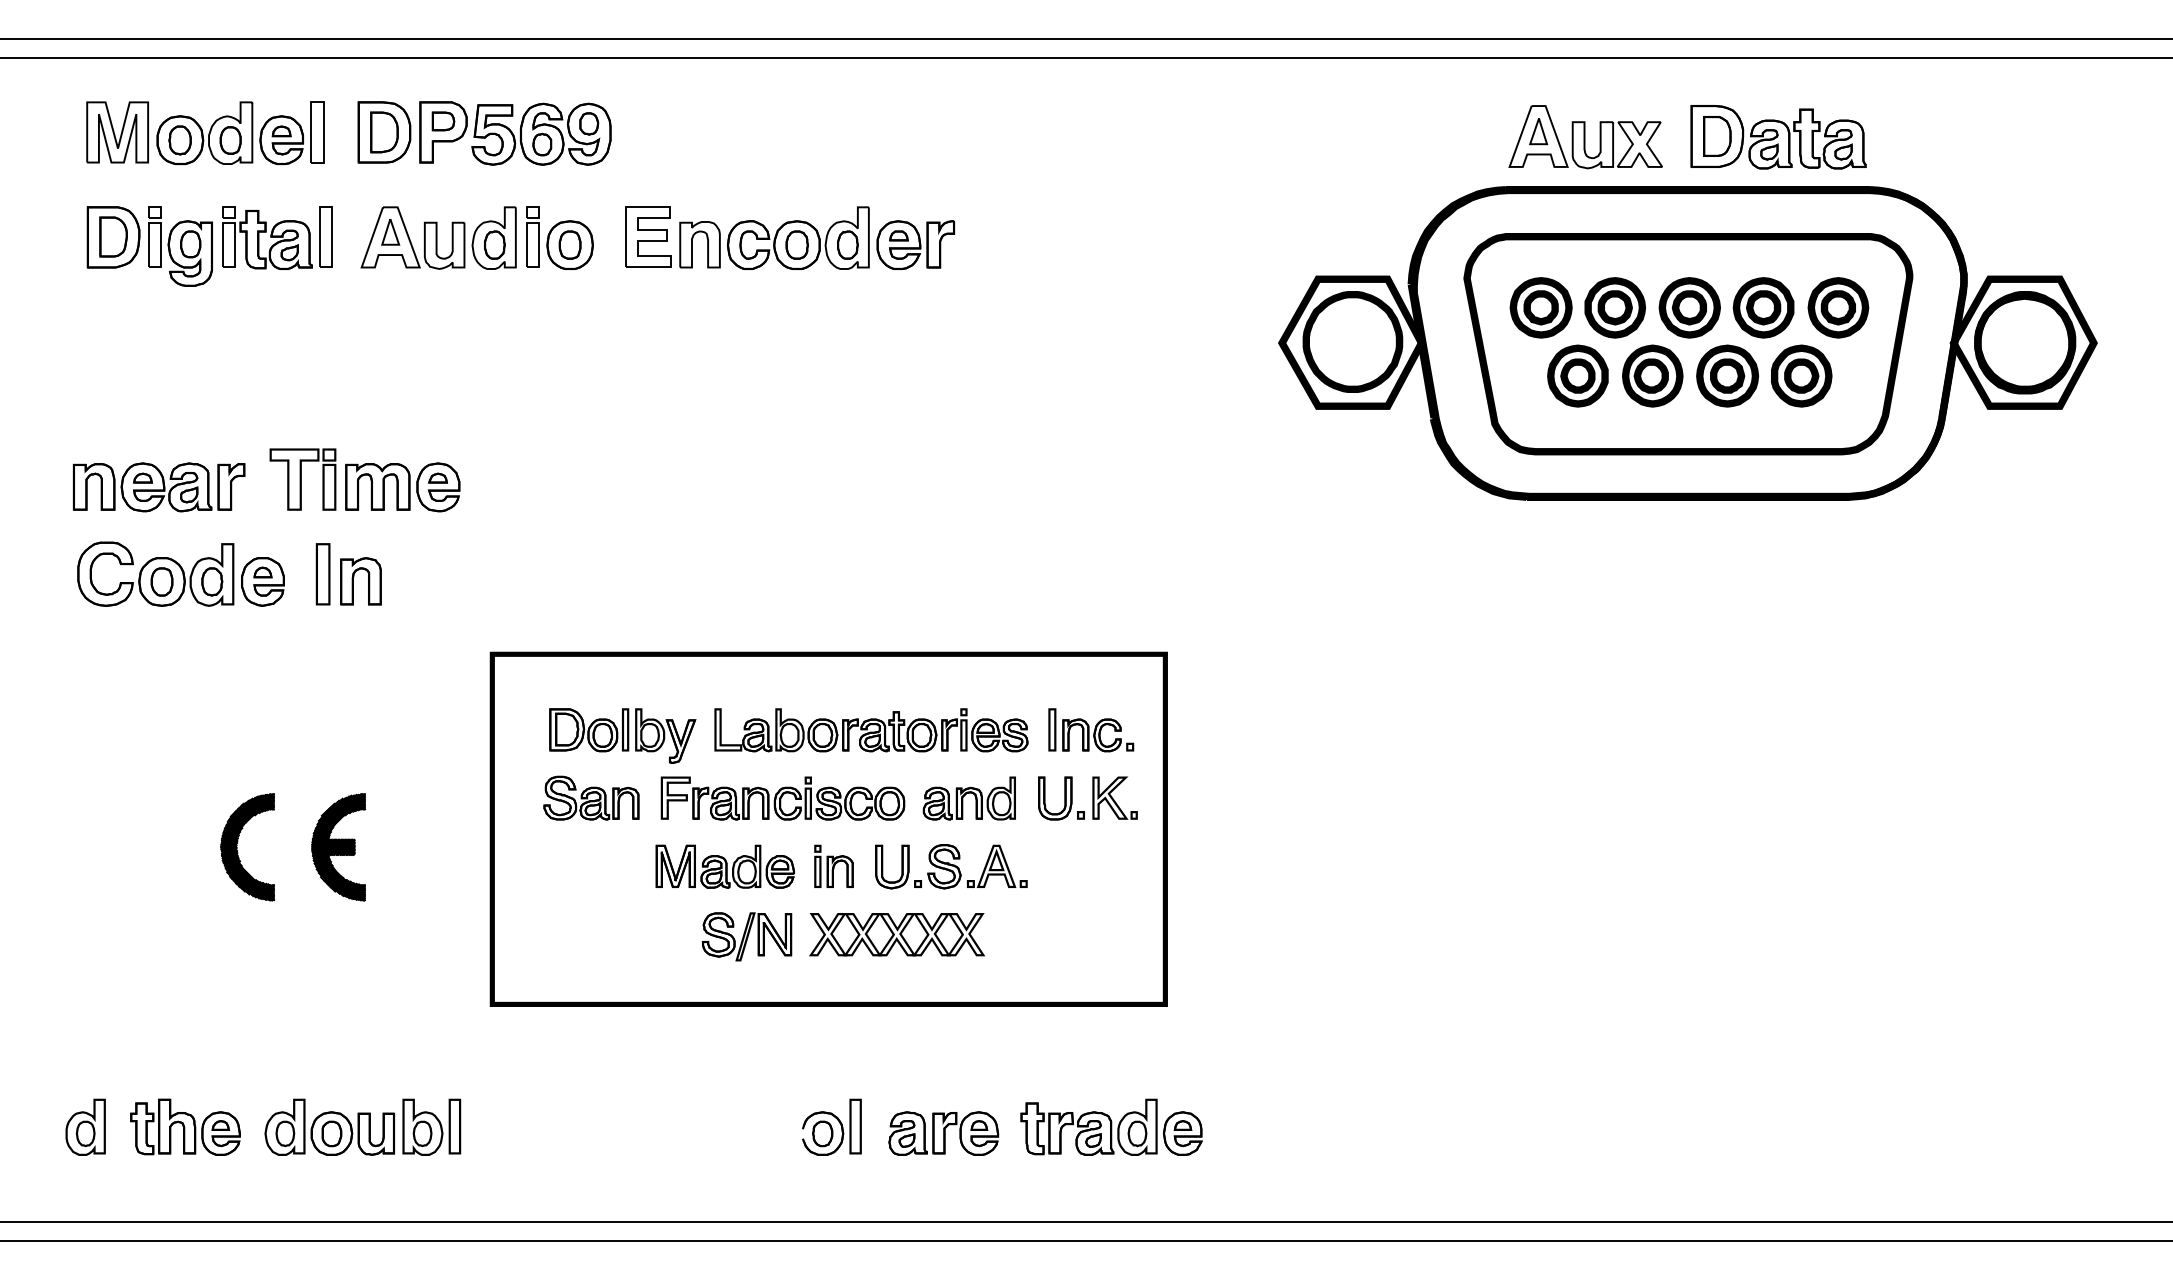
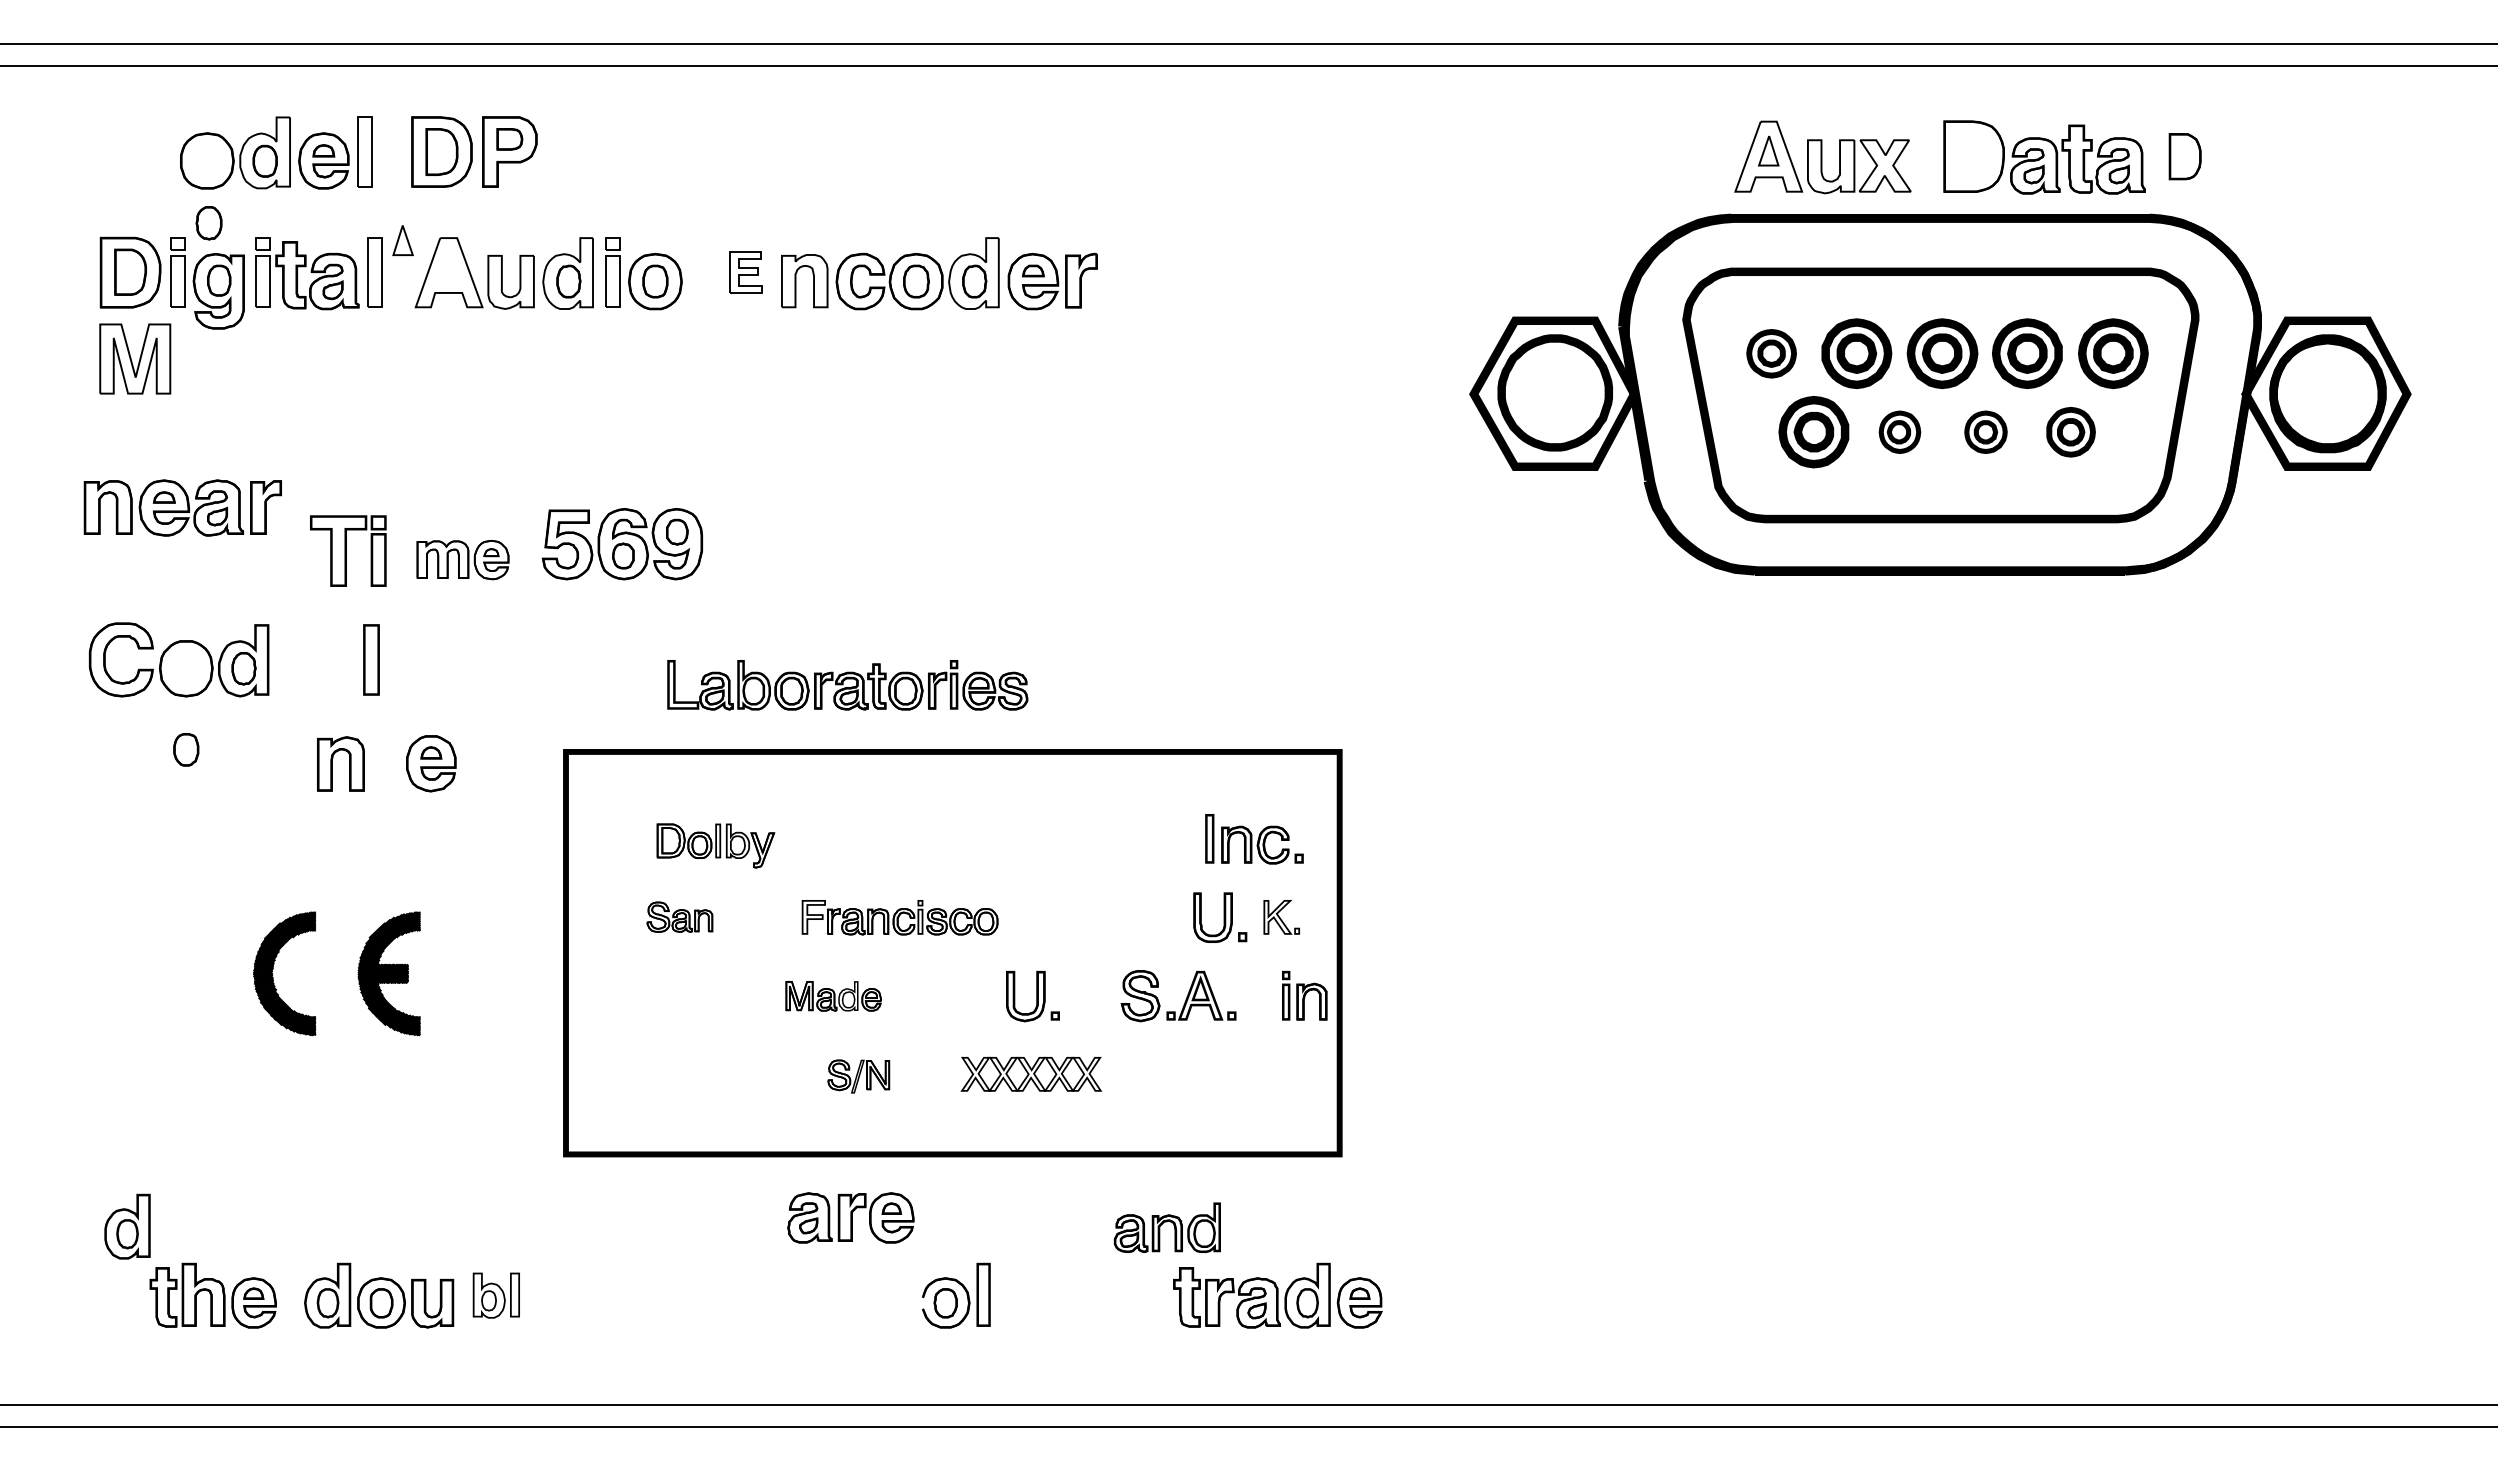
part: (117, 131) -> (135, 358), moved
part: (540, 134) -> (621, 544), moved
part: (1716, 136) -> (2184, 156), moved
part: (179, 140) -> (208, 223), moved
part: (390, 232) -> (402, 240), moved
part: (648, 237) -> (745, 272), size x0.6
part: (1541, 307) -> (1771, 353), size x0.7
part: (1652, 376) -> (1899, 432), size x0.6
part: (1727, 376) -> (1985, 432), size x0.6
part: (1801, 376) -> (2070, 432), size x0.7
part: (158, 486) -> (182, 507), moved
part: (402, 486) -> (462, 559), size x0.7
part: (353, 580) -> (332, 763), moved
part: (162, 581) -> (186, 749), moved
part: (263, 581) -> (431, 763), moved
part: (871, 730) -> (847, 685), moved
part: (622, 735) -> (715, 845), size x0.7
part: (591, 797) -> (679, 916), size x0.6
part: (782, 798) -> (899, 917), size x0.7
part: (968, 798) -> (1166, 1227), moved
part: (1114, 798) -> (1281, 917), size x0.7
part: (833, 866) -> (1304, 995), moved
part: (725, 867) -> (833, 996), size x0.6
part: (983, 869) -> (1185, 999), moved
part: (897, 934) -> (1031, 1074), size x0.7
part: (746, 936) -> (858, 1076), size x0.6
part: (85, 1127) -> (127, 1226), moved
part: (431, 1127) -> (496, 1295), size x0.7
part: (943, 1133) -> (850, 1217), moved

